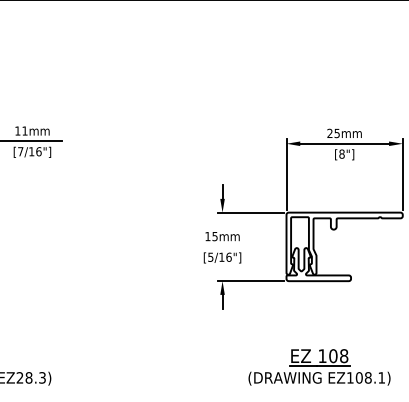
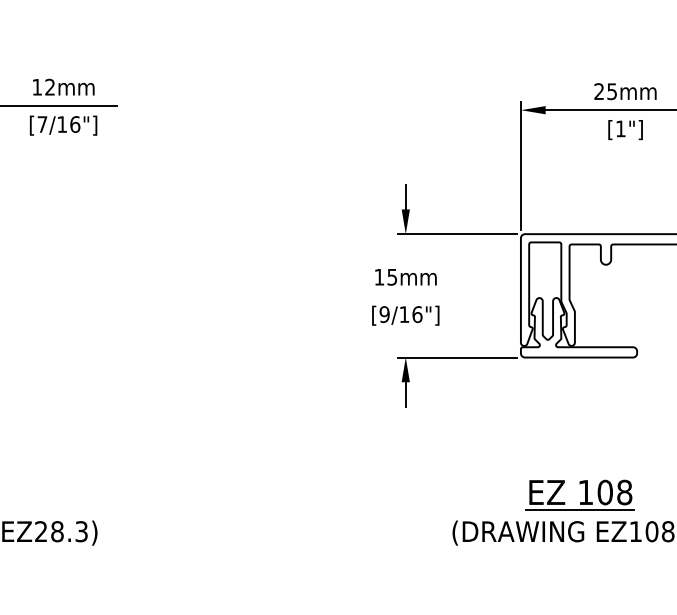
text: (24, 130) -> (49, 86), 11mm -> 12mm
text: (341, 153) -> (619, 127), [8"] -> [1"]
text: (210, 256) -> (384, 313), [5/16"] -> [9/16"]

